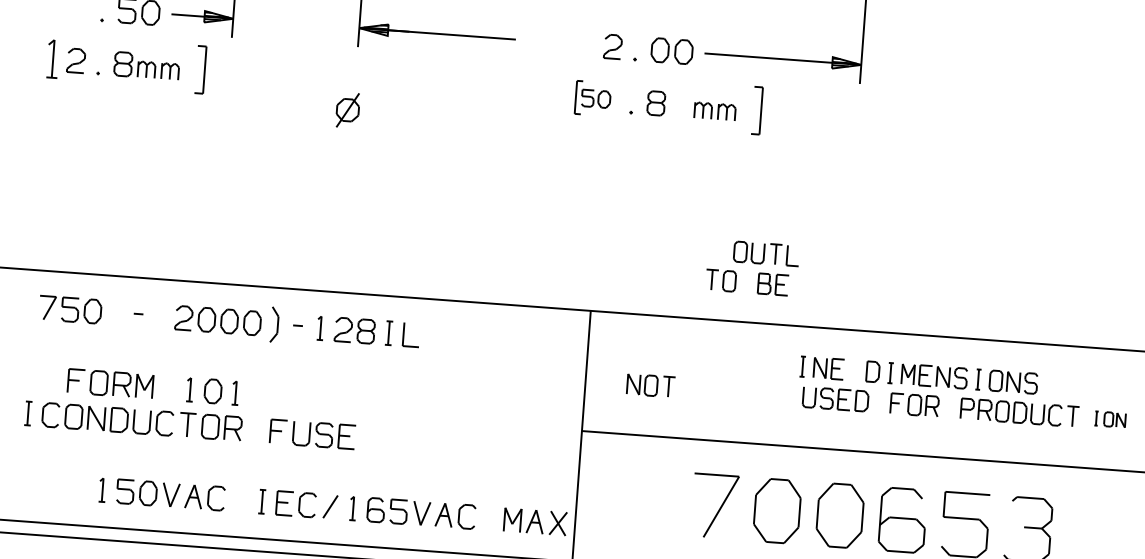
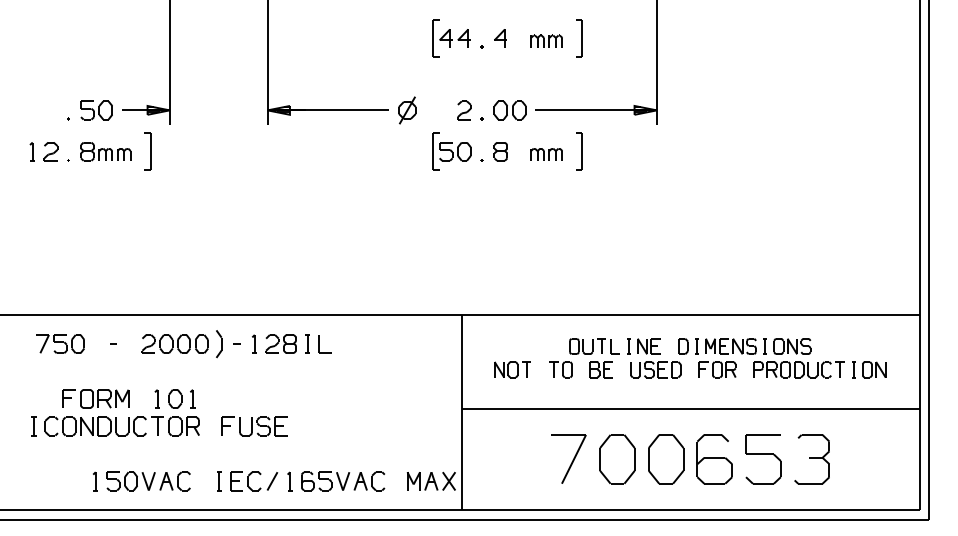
part: (51, 58) -> (31, 151), size x0.62
part: (592, 98) -> (451, 151), size x1.43
part: (347, 110) -> (407, 110), moved
part: (752, 268) -> (584, 358), moved
part: (1110, 419) -> (869, 369), size x1.43

